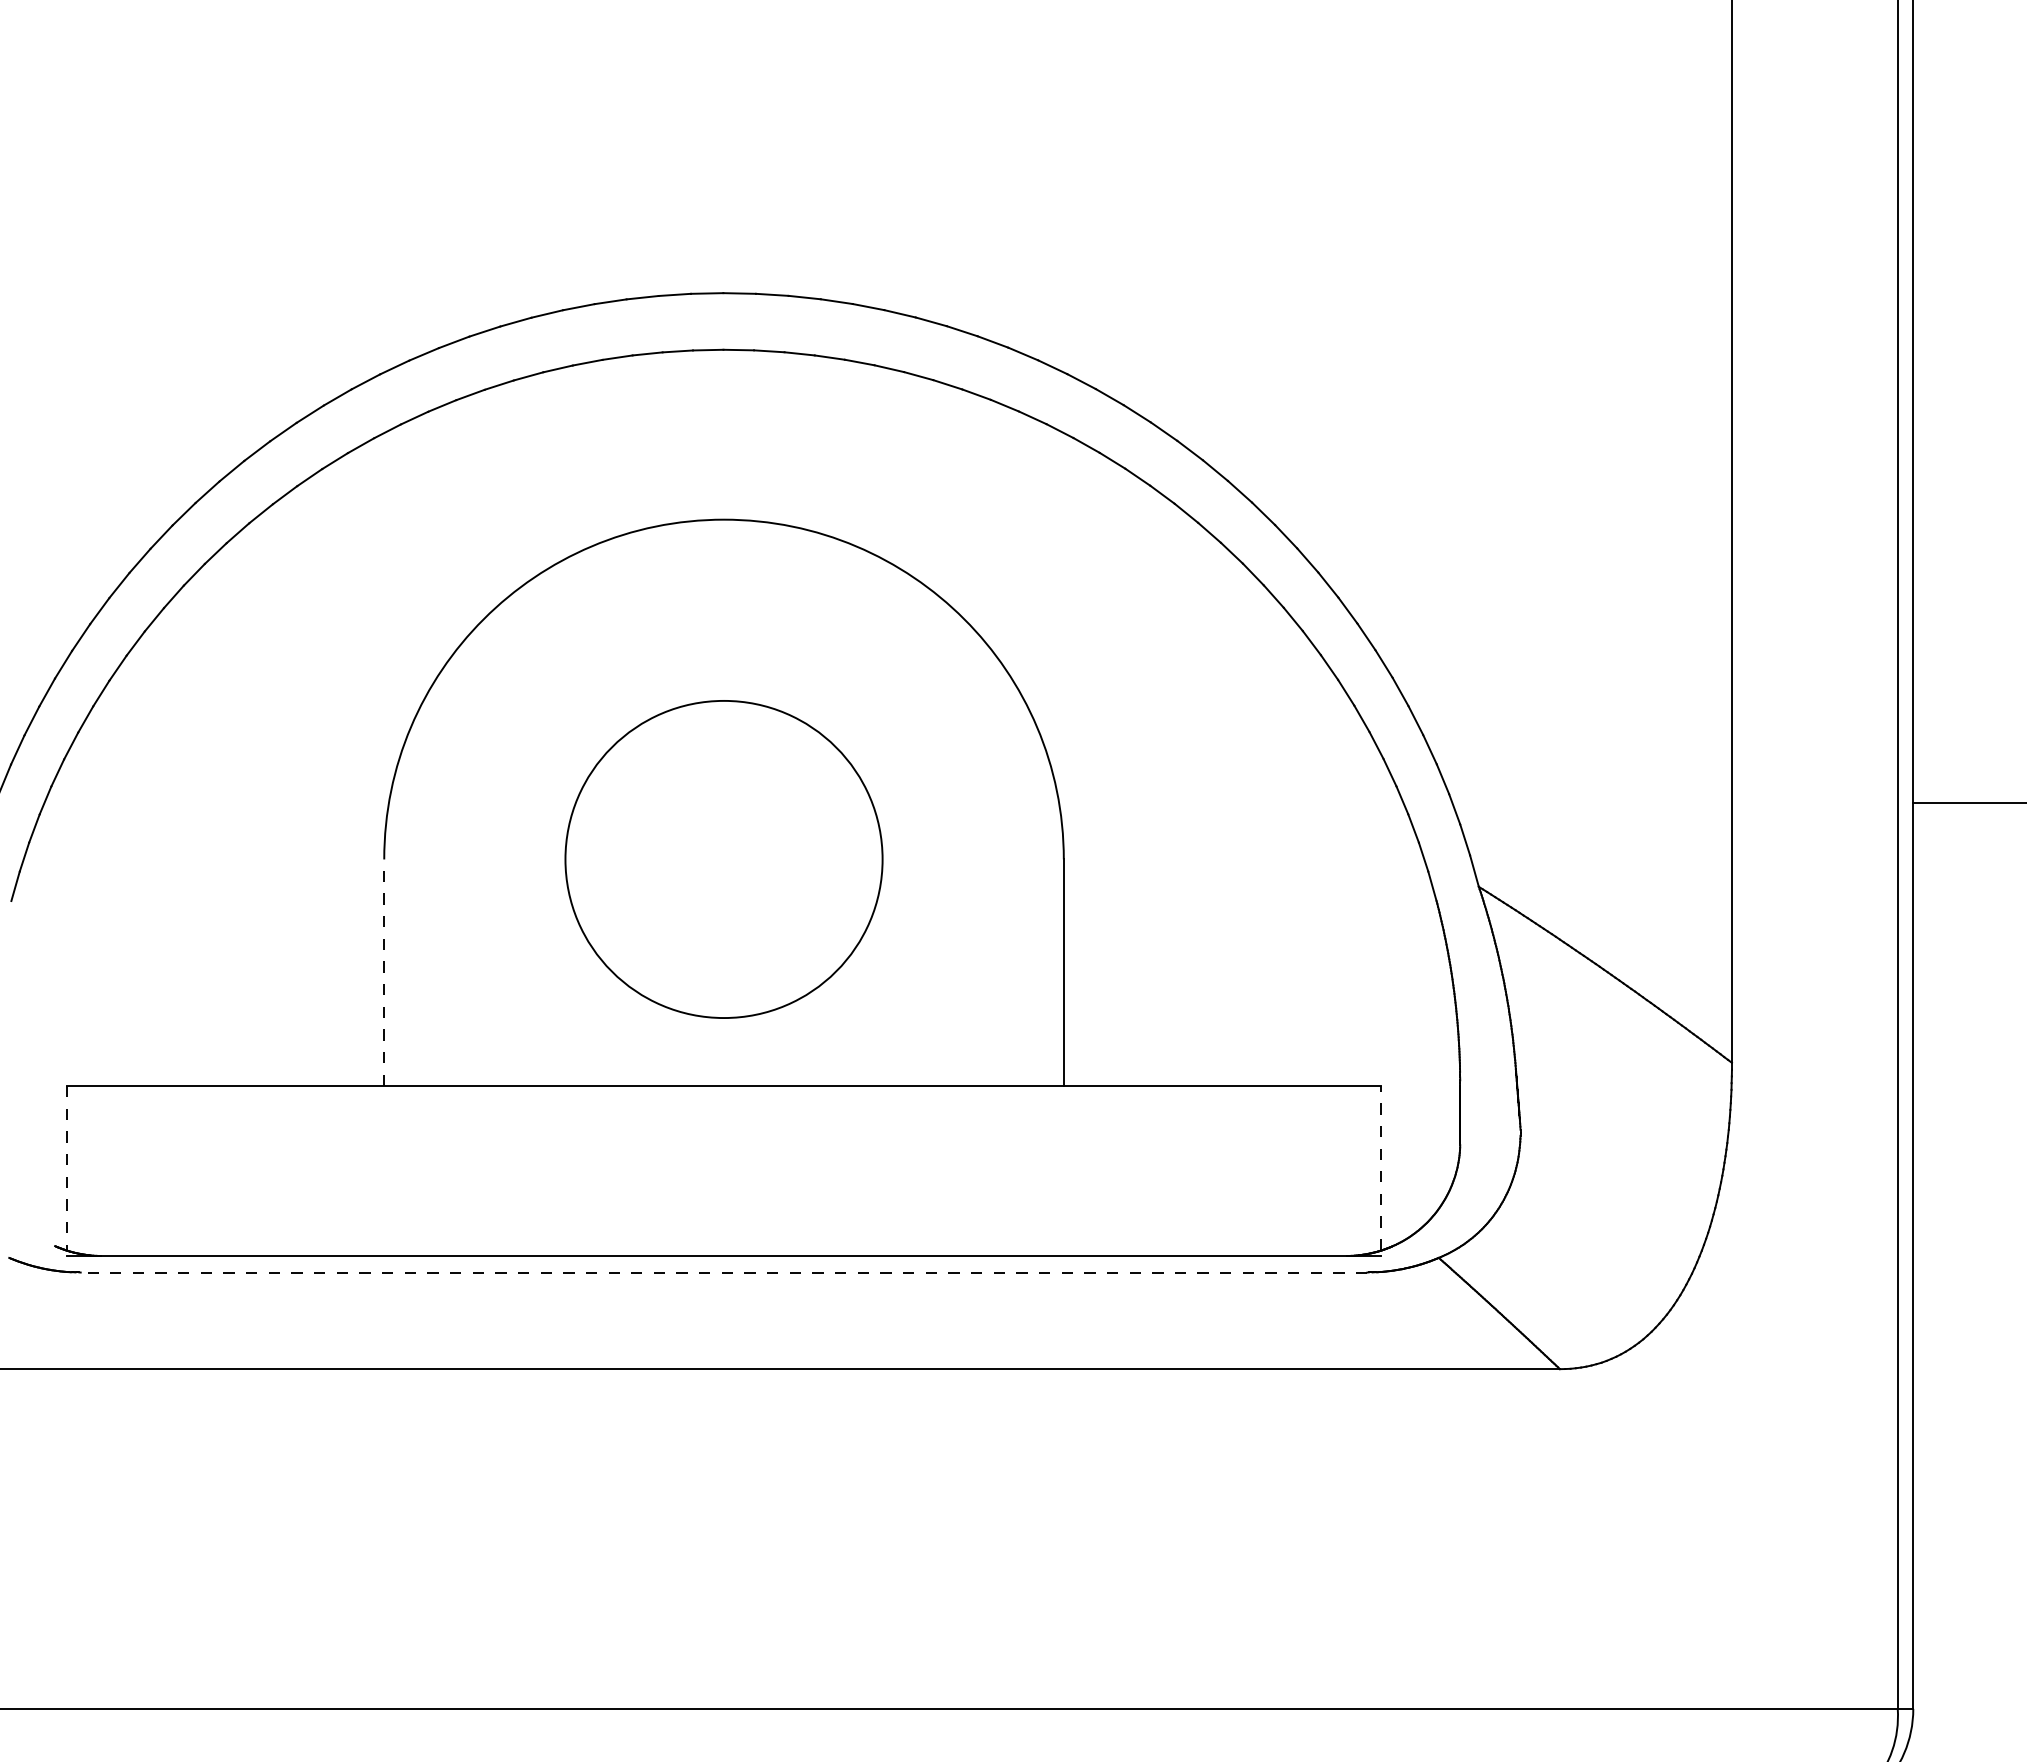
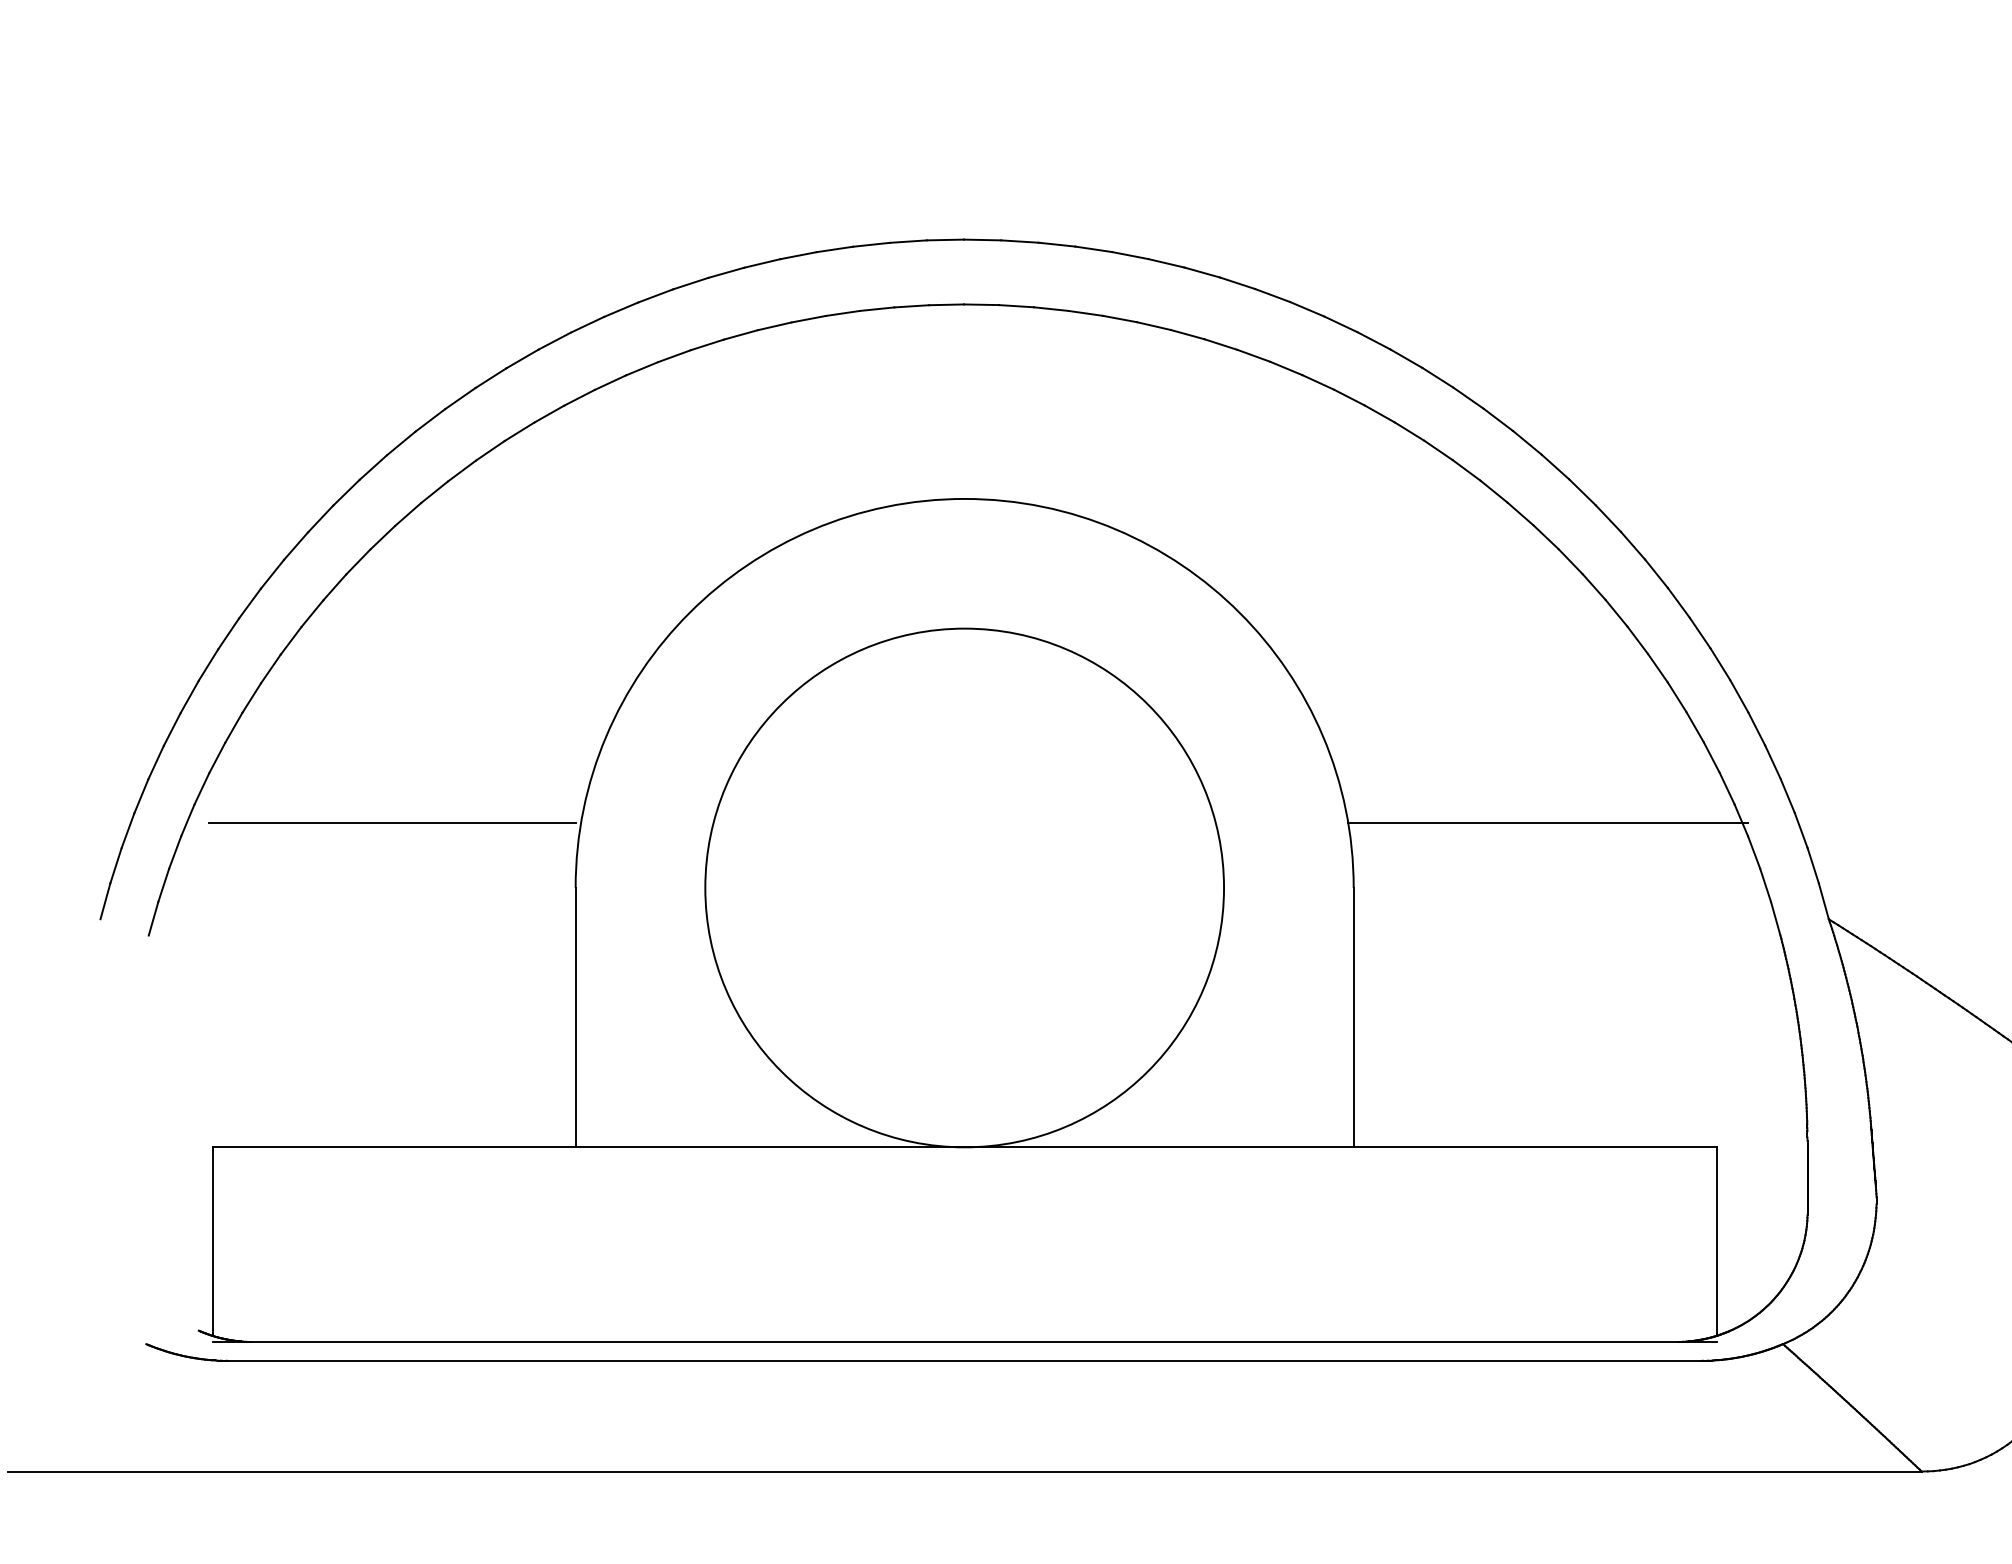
line: (224, 802) -> (392, 822), added
line: (1233, 802) -> (1547, 822), added
circle: (723, 858) -> (964, 886), size x1.43
line: (384, 972) -> (575, 1017), dashed -> solid
line: (1380, 1167) -> (1716, 1240), dashed -> solid
line: (67, 1168) -> (213, 1241), dashed -> solid
line: (723, 1272) -> (964, 1360), dashed -> solid

